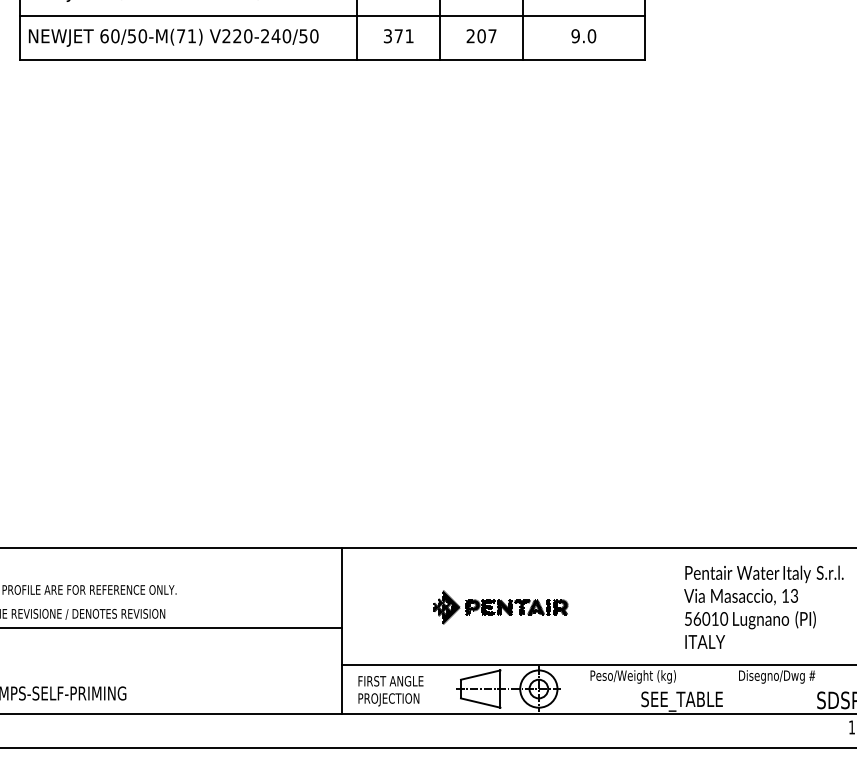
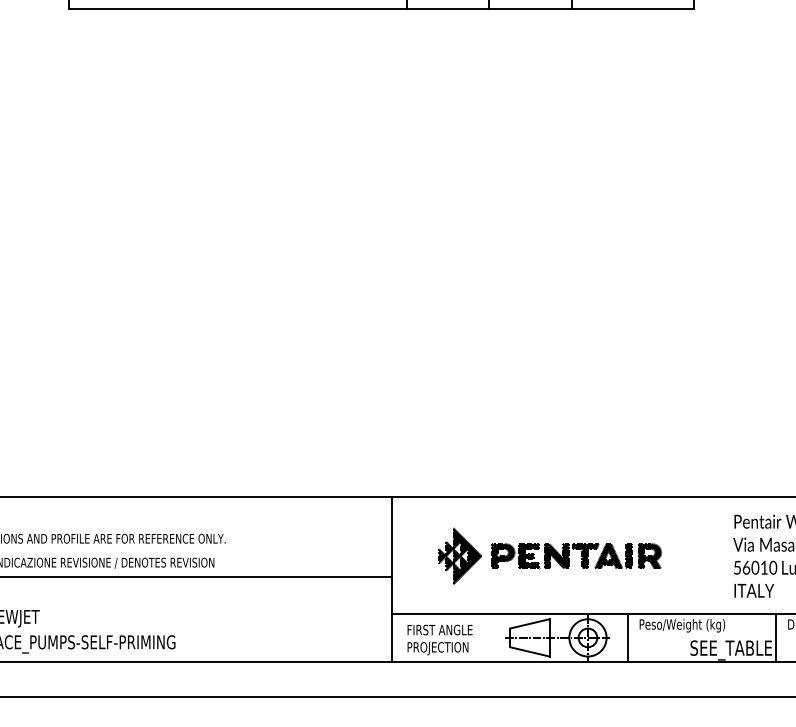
part: (500, 607) -> (549, 556), size x1.67
line: (578, 689) -> (627, 638), added
line: (726, 689) -> (775, 638), added

